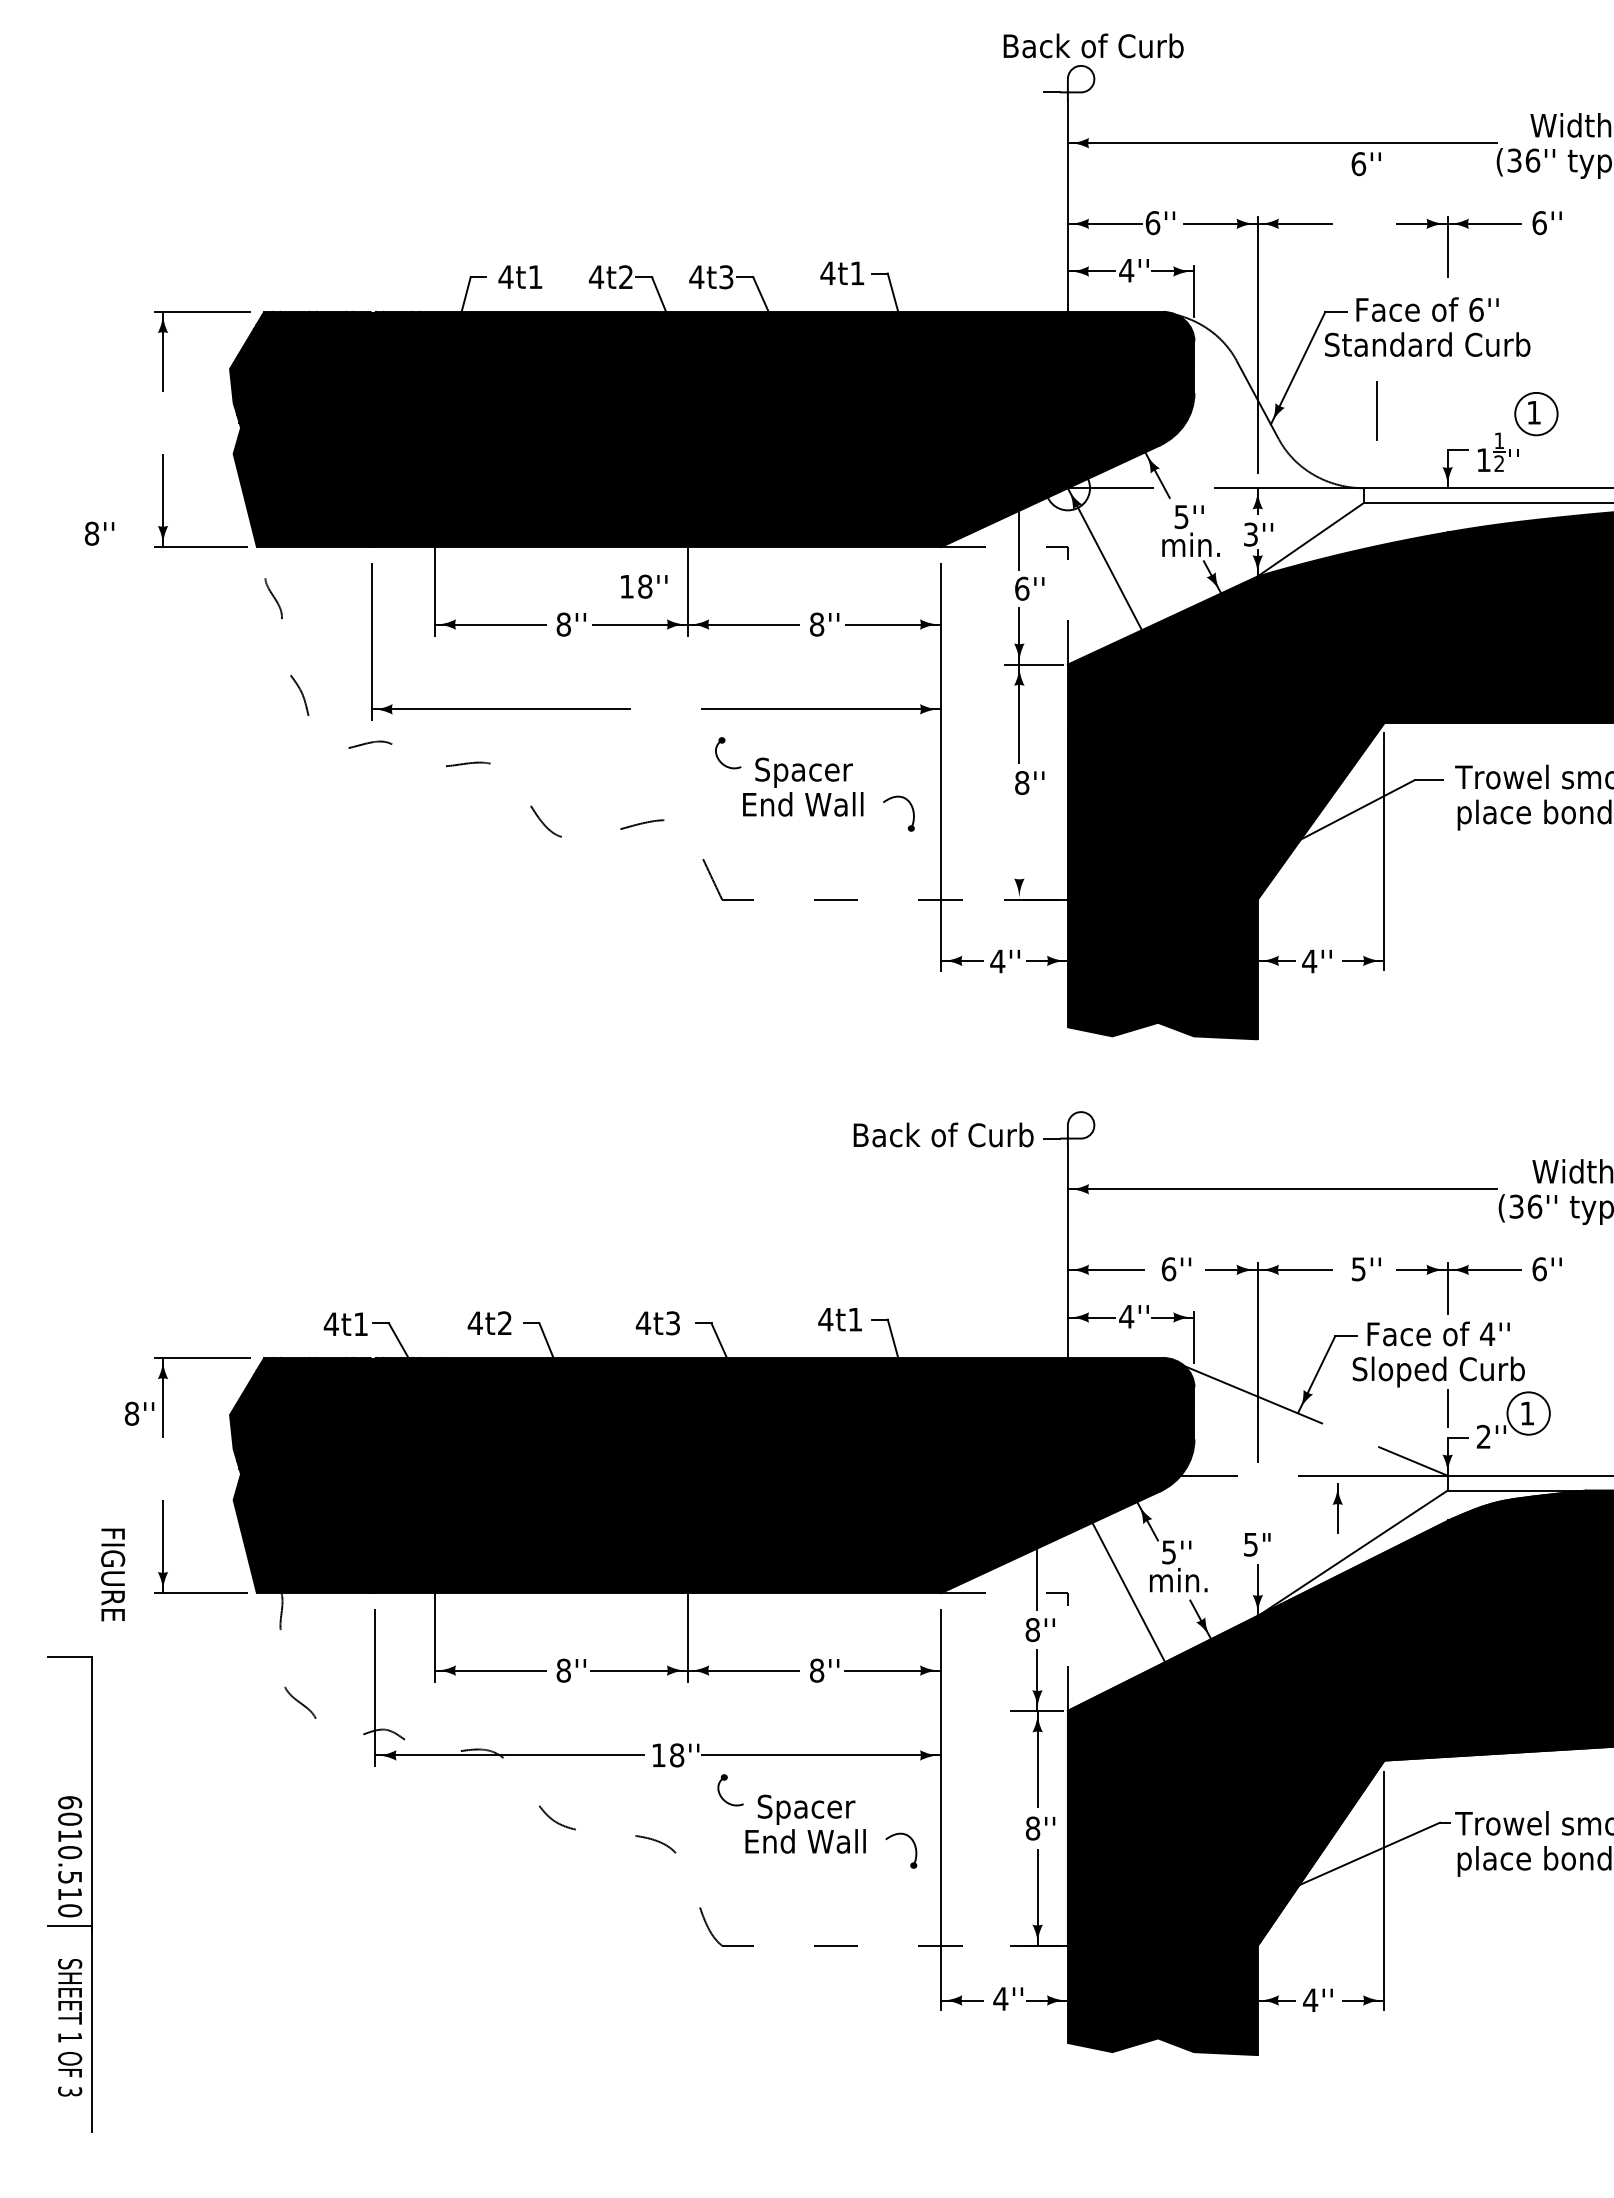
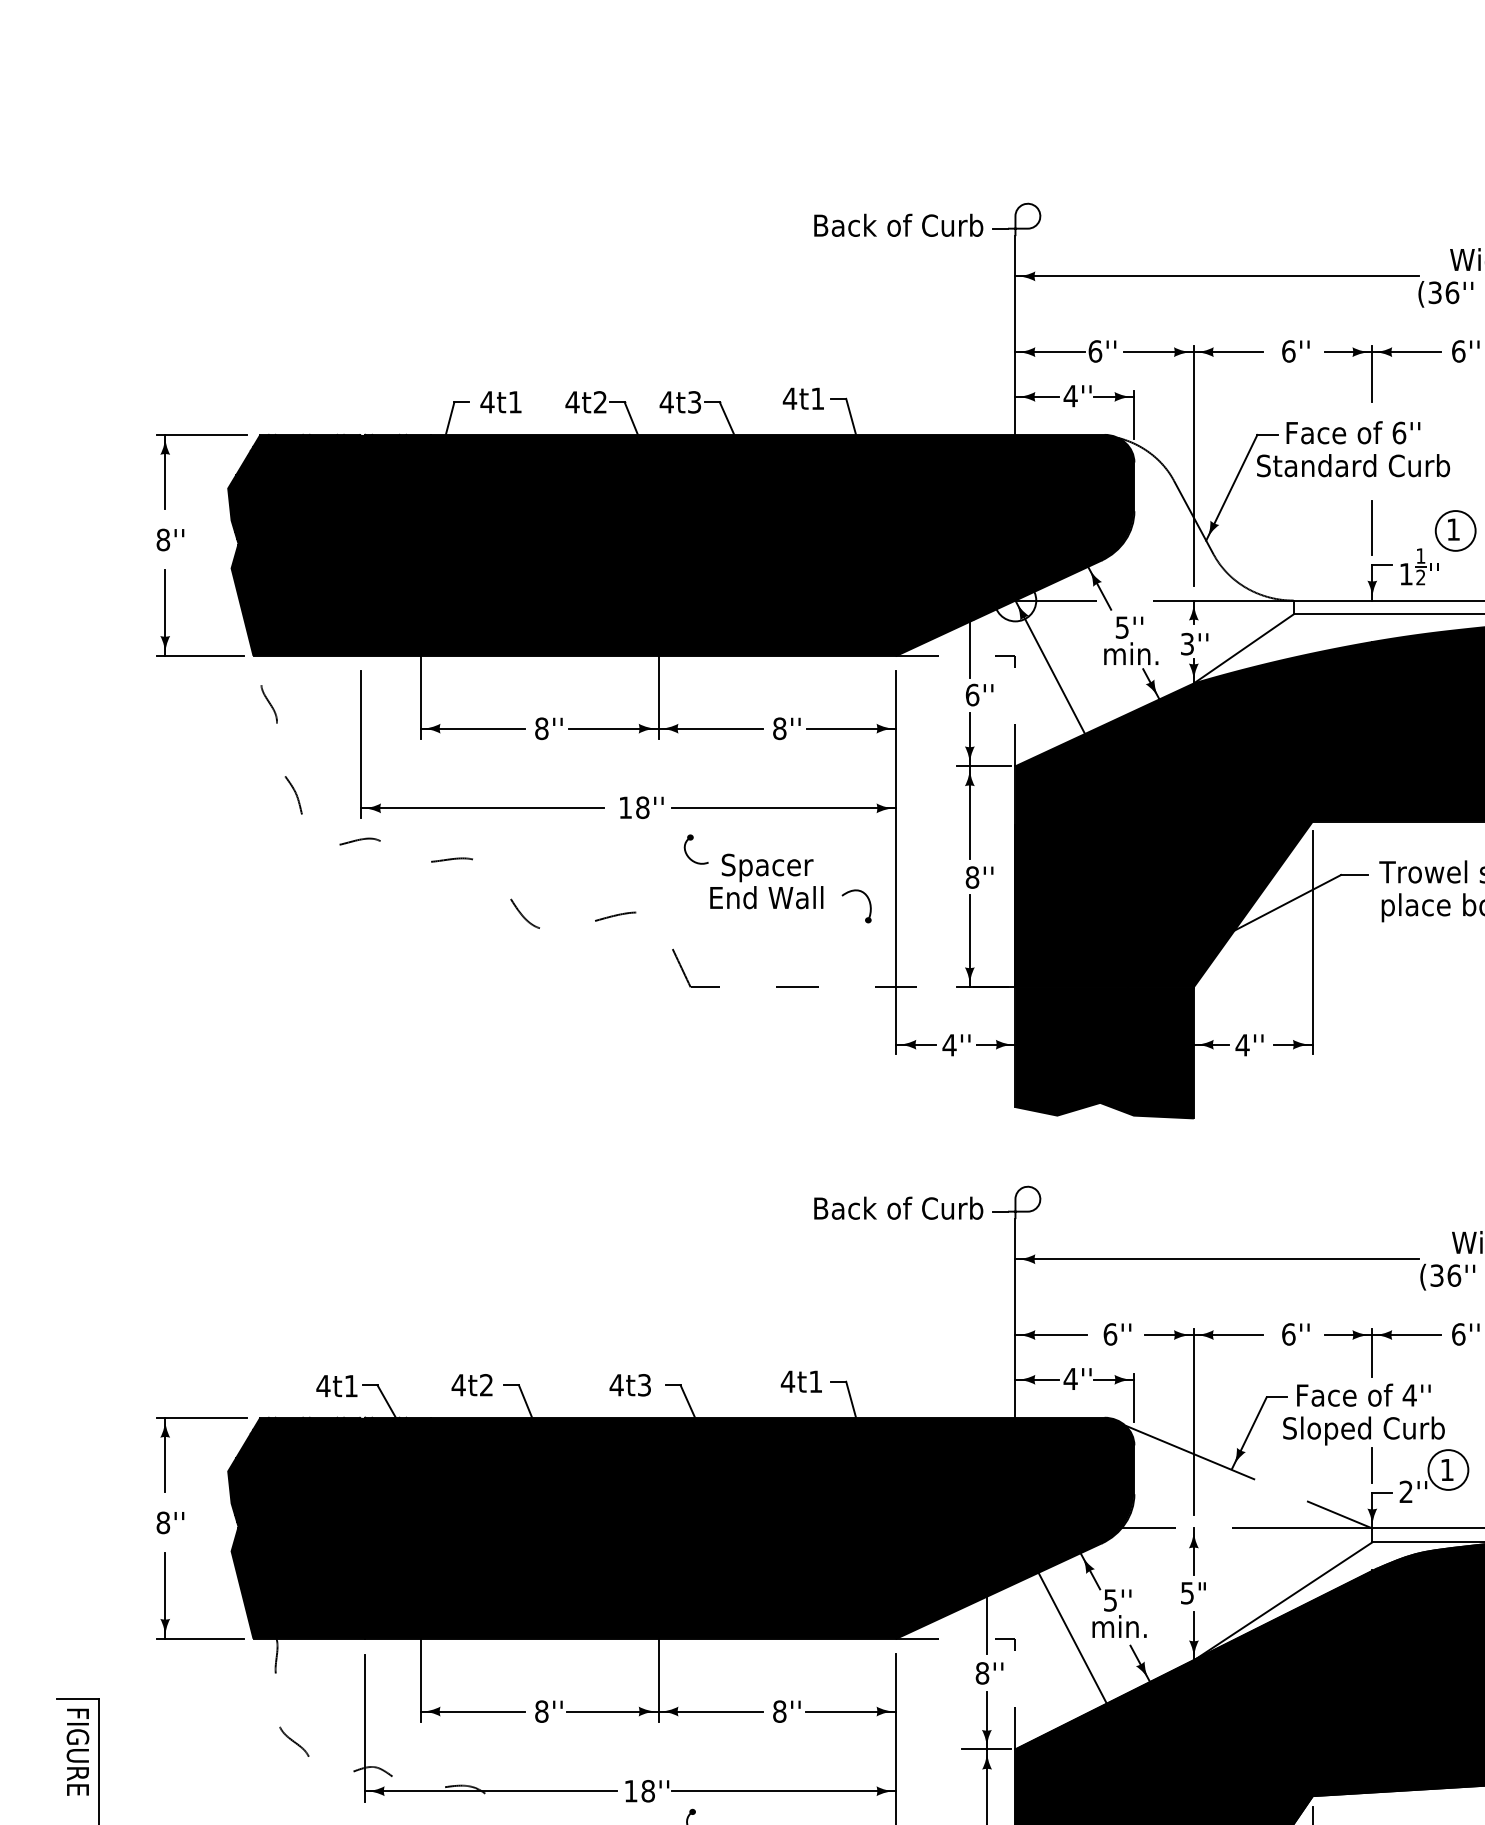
text: (1093, 45) -> (898, 225), moved
text: (1365, 164) -> (1295, 351), moved
line: (1376, 410) -> (1372, 527), moved
text: (99, 533) -> (170, 539), moved
text: (644, 586) -> (642, 807), moved
line: (1019, 850) -> (969, 940), added
text: (1358, 1269) -> (1288, 1334), 5'' -> 6''
text: (139, 1413) -> (170, 1522), moved
part: (1337, 1508) -> (1193, 1551), moved
text: (113, 1574) -> (78, 1751), moved

